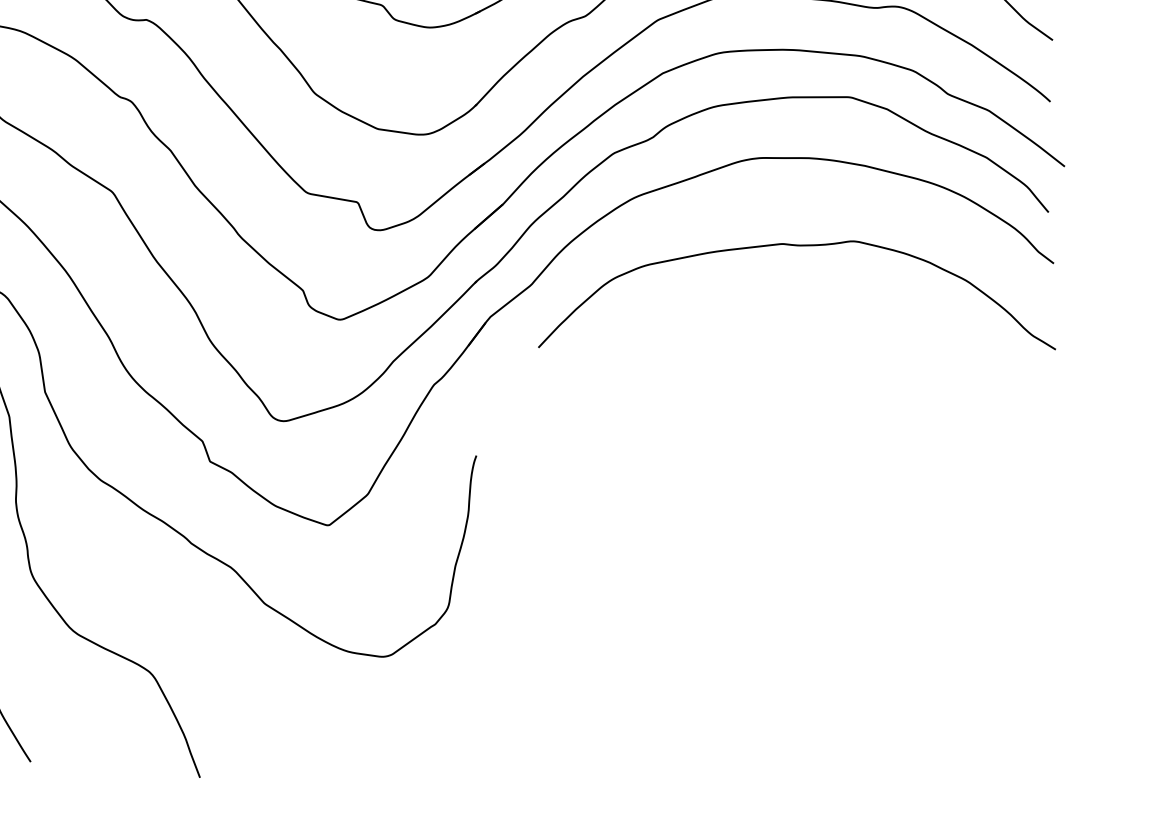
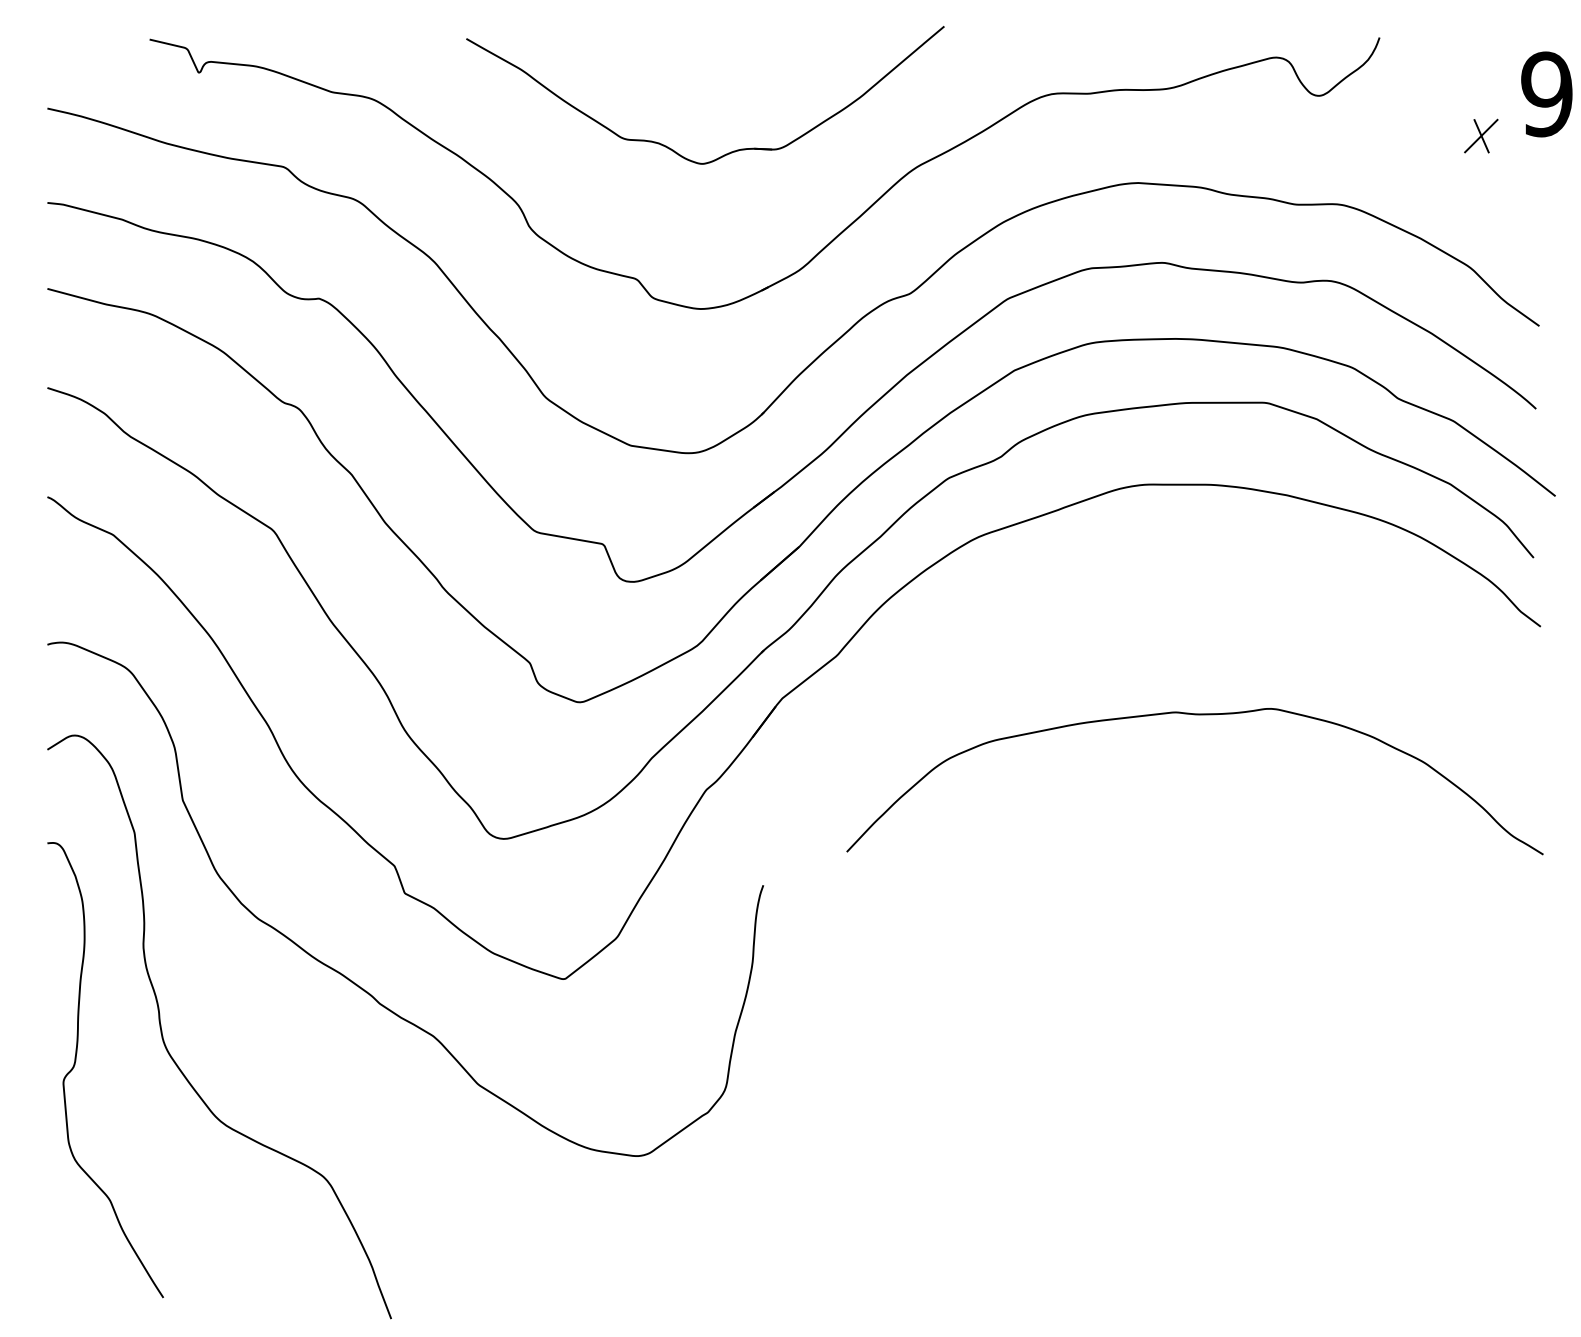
curve: (796, 246) -> (1194, 715), moved

